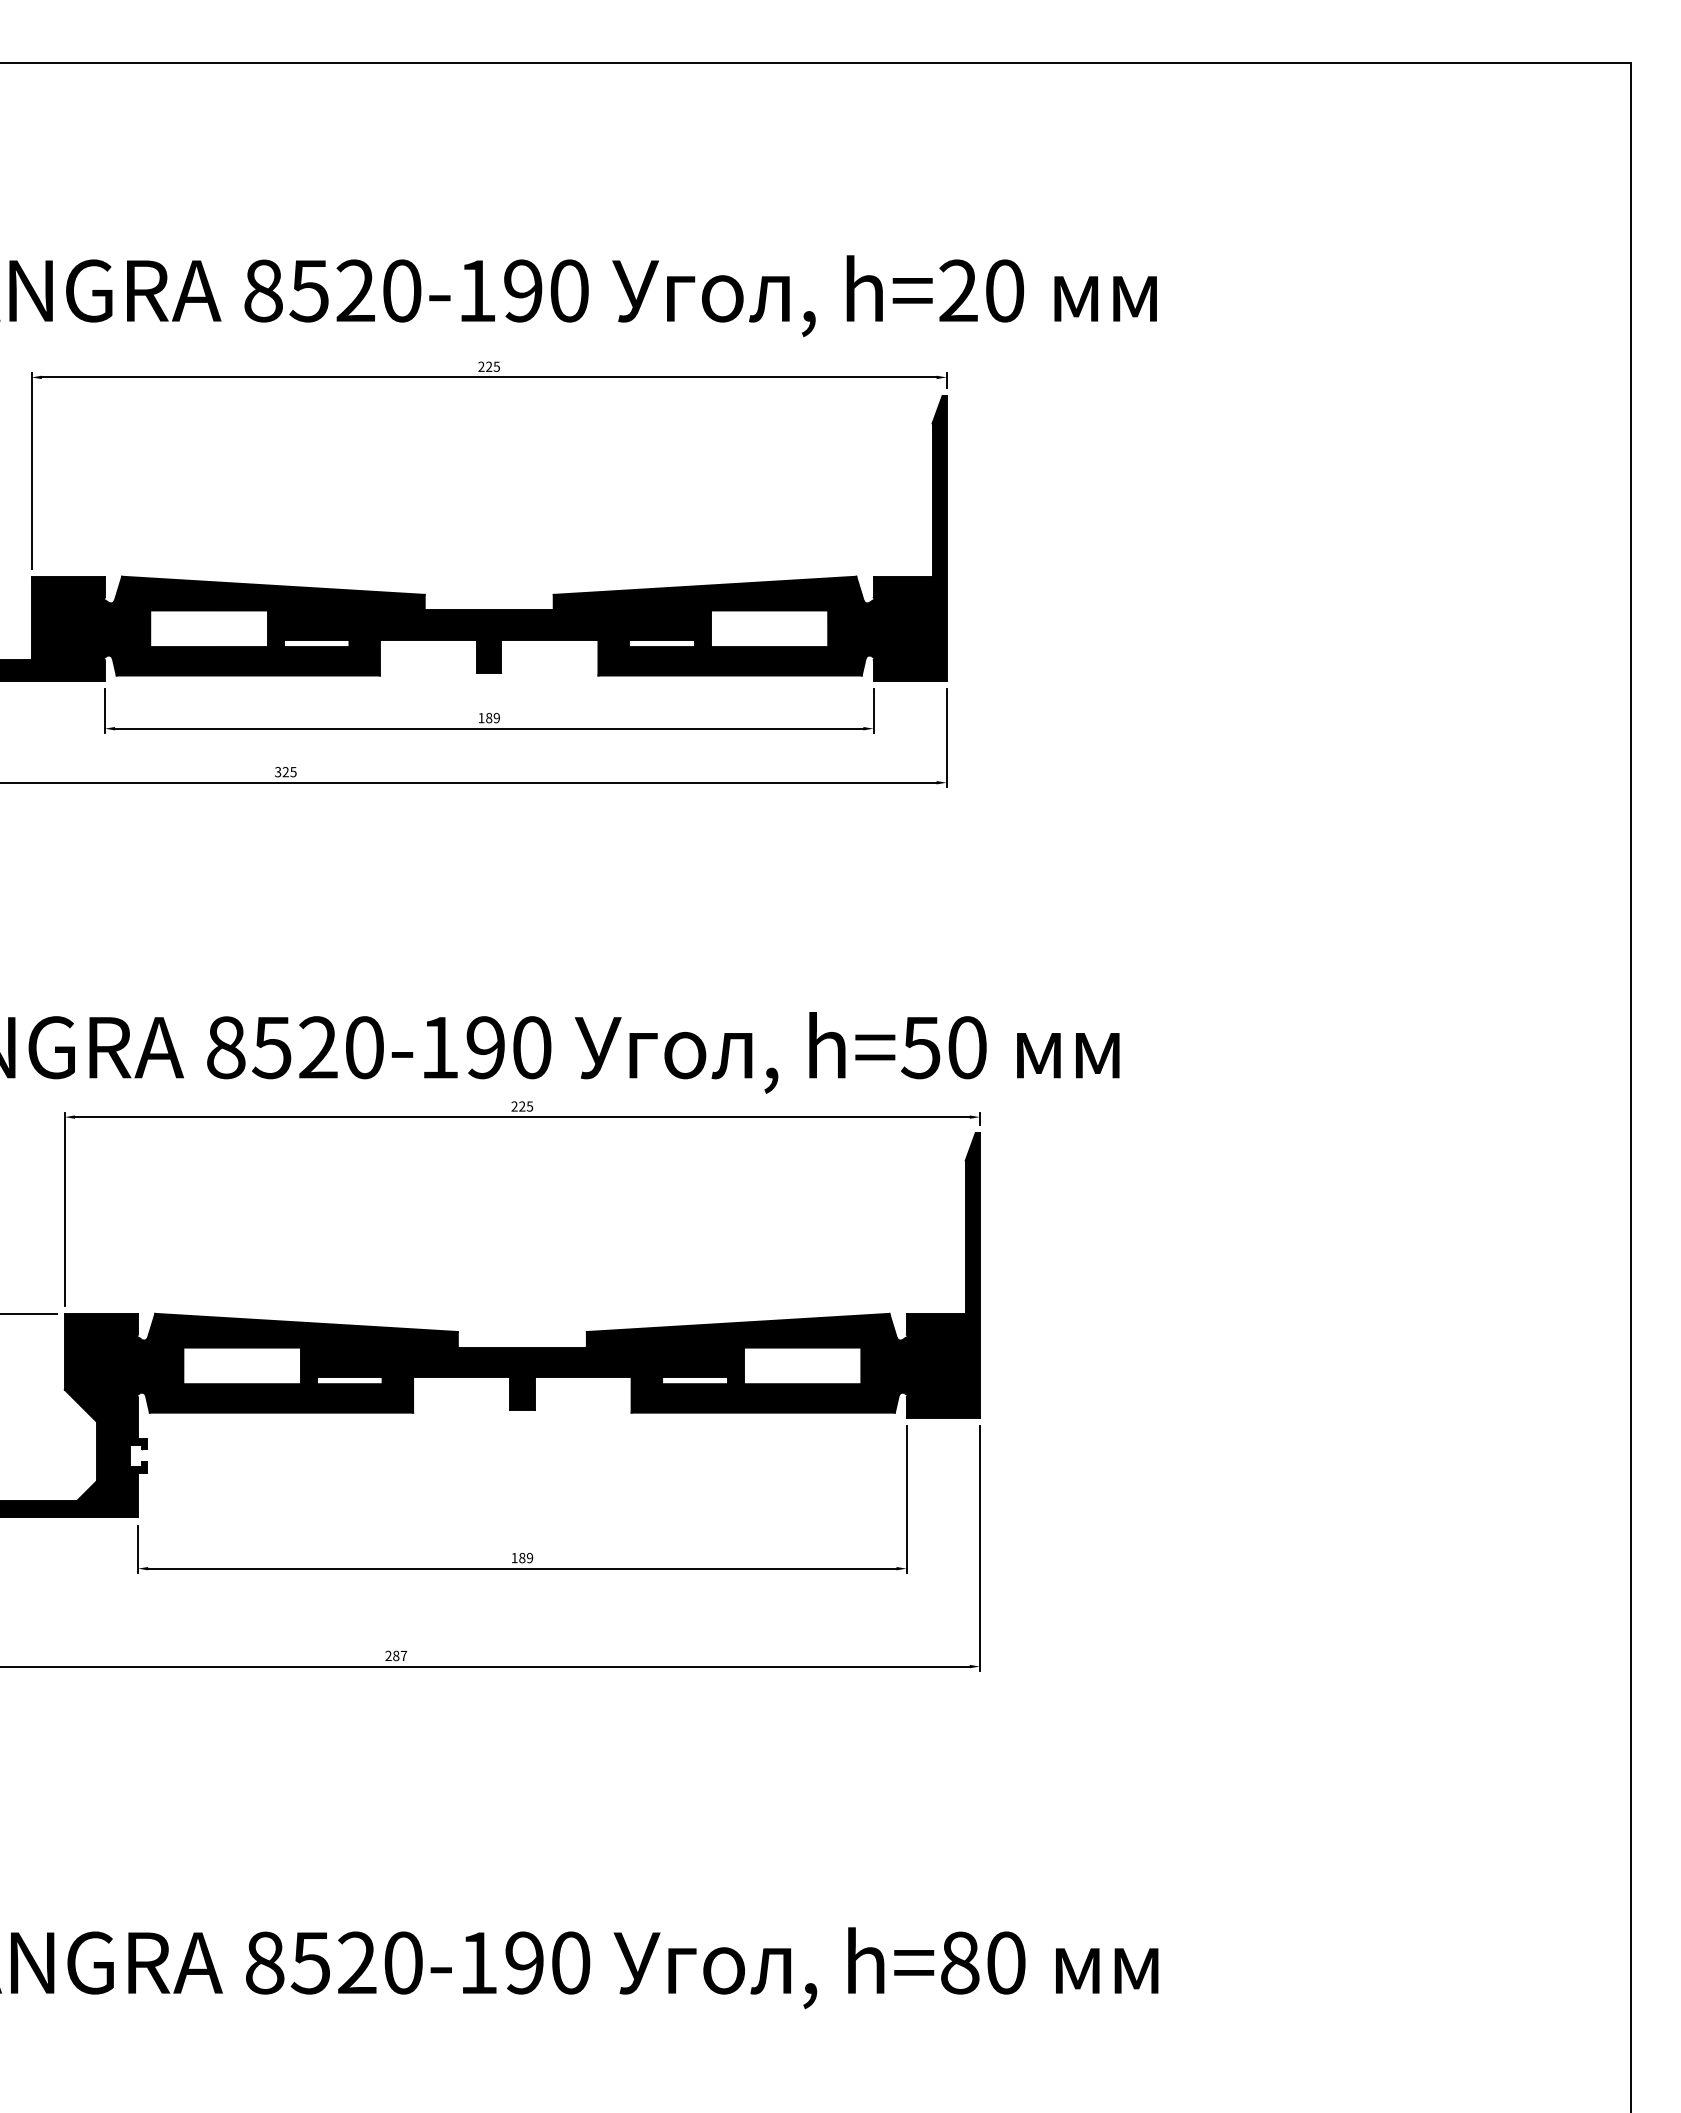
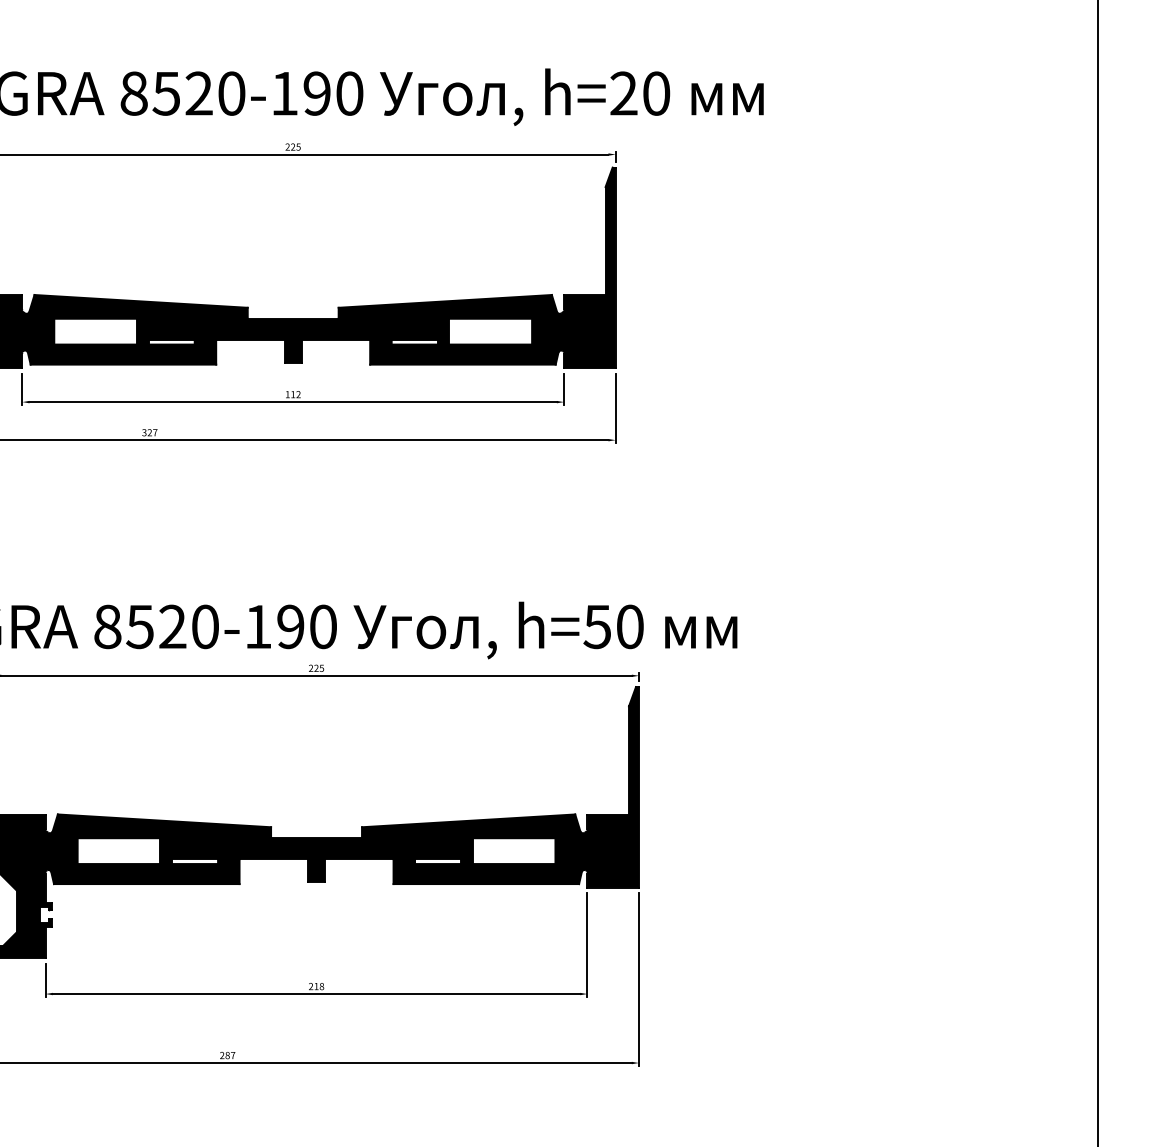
text: (492, 717) -> (295, 394), 189 -> 112
text: (293, 772) -> (155, 432), 325 -> 327
text: (522, 1557) -> (316, 986), 189 -> 218

